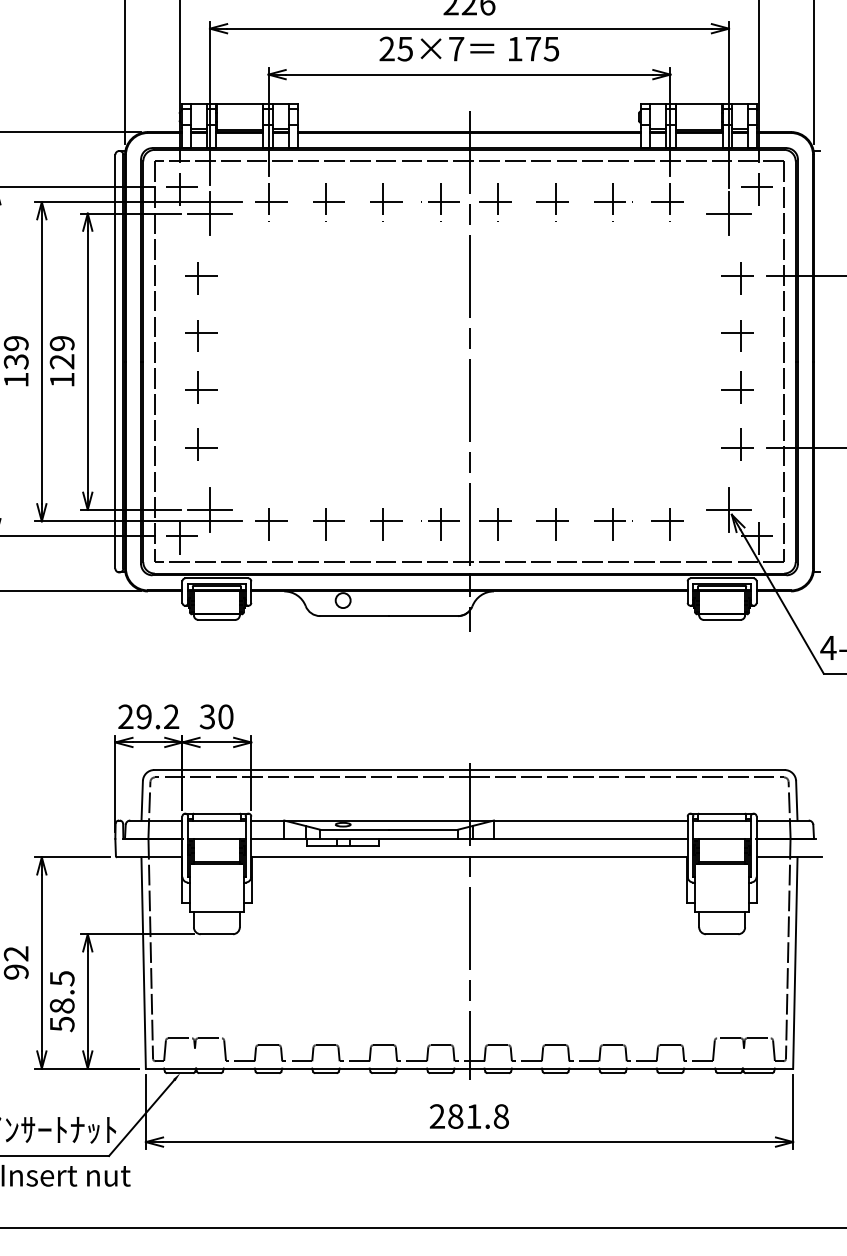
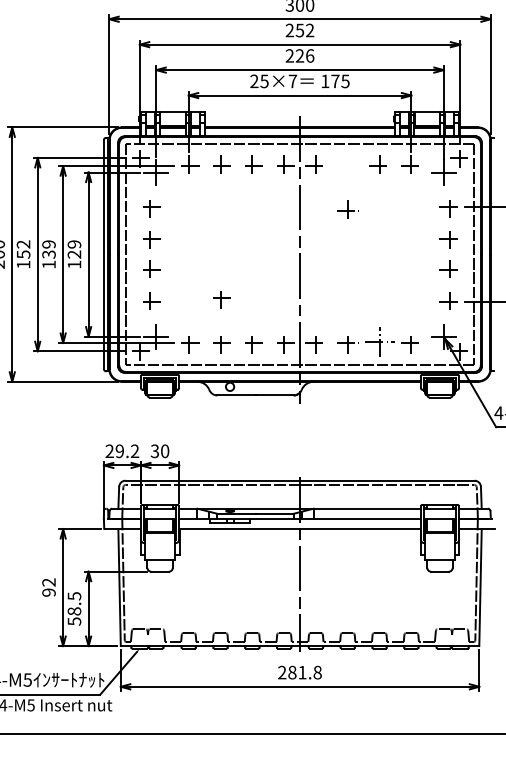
part: (555, 199) -> (347, 209), moved
part: (327, 442) -> (221, 299), added
part: (609, 524) -> (377, 344), size x1.4

